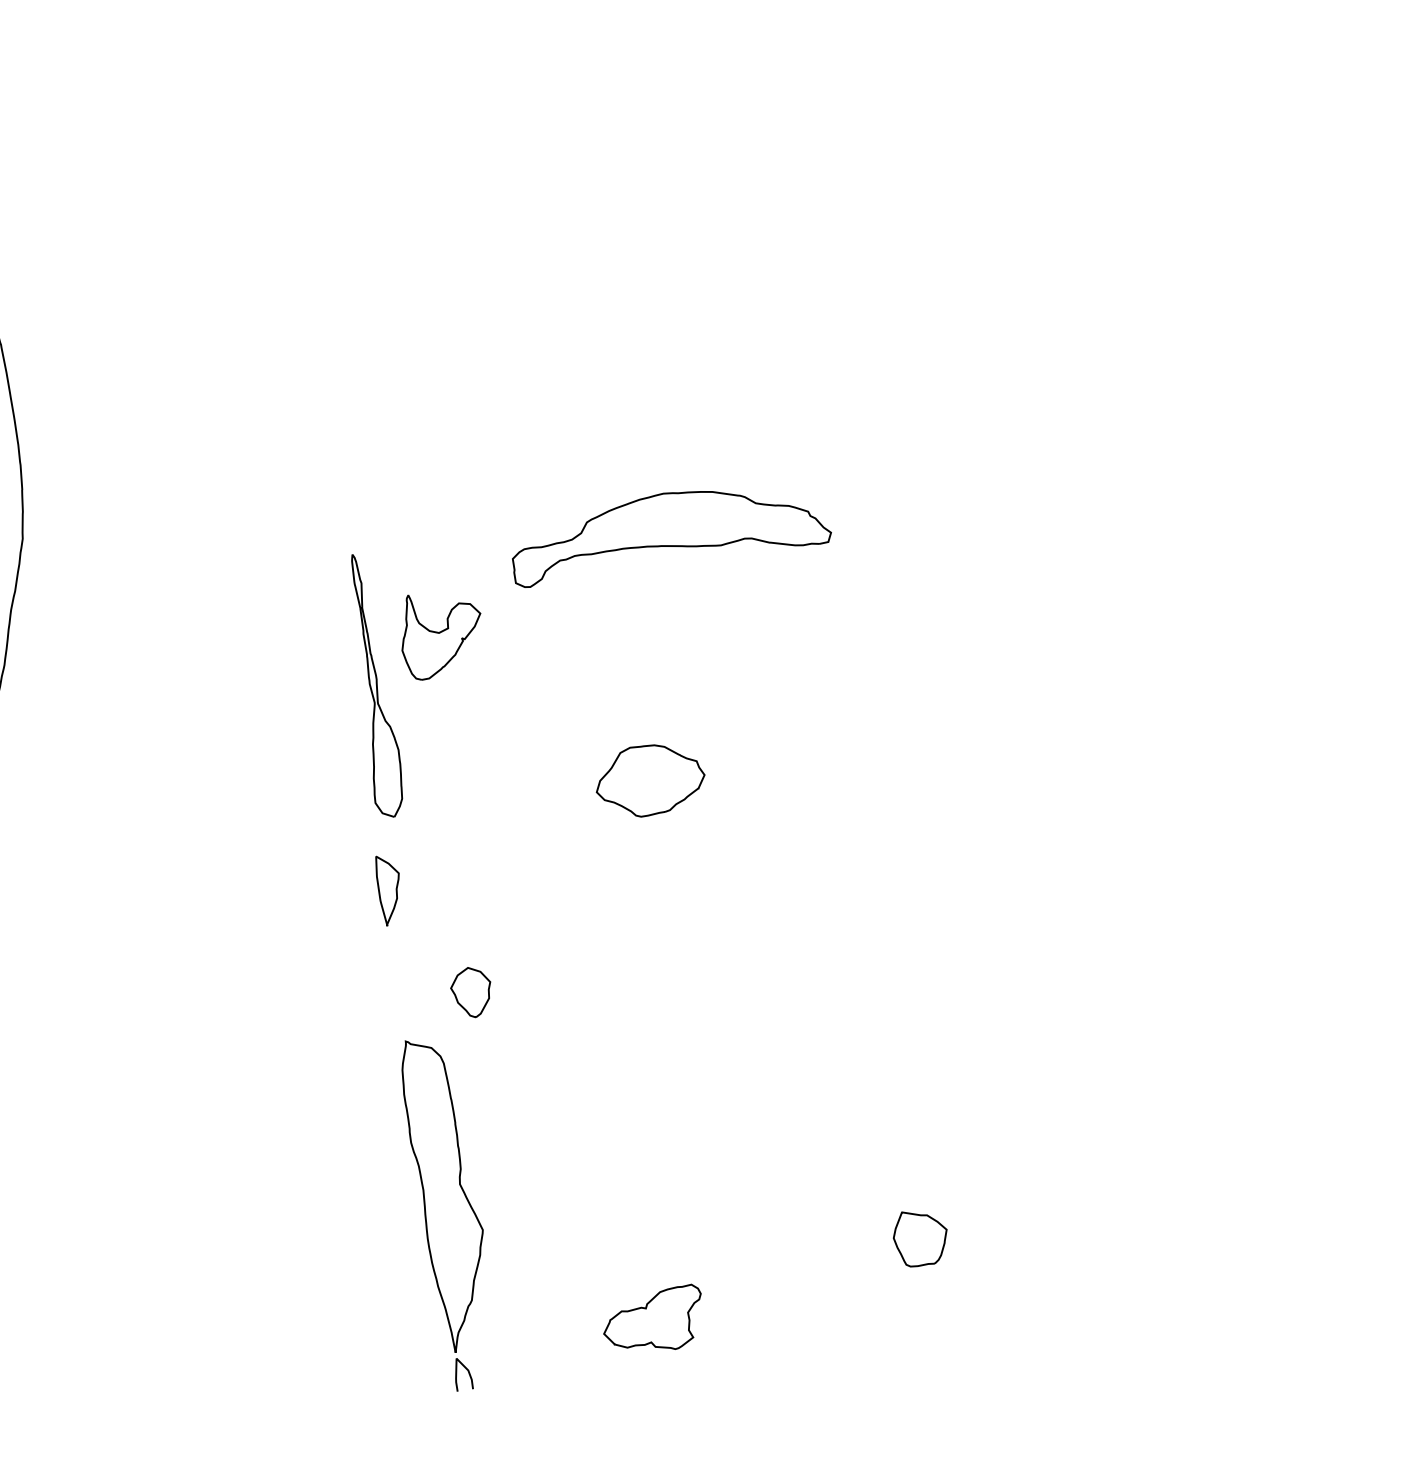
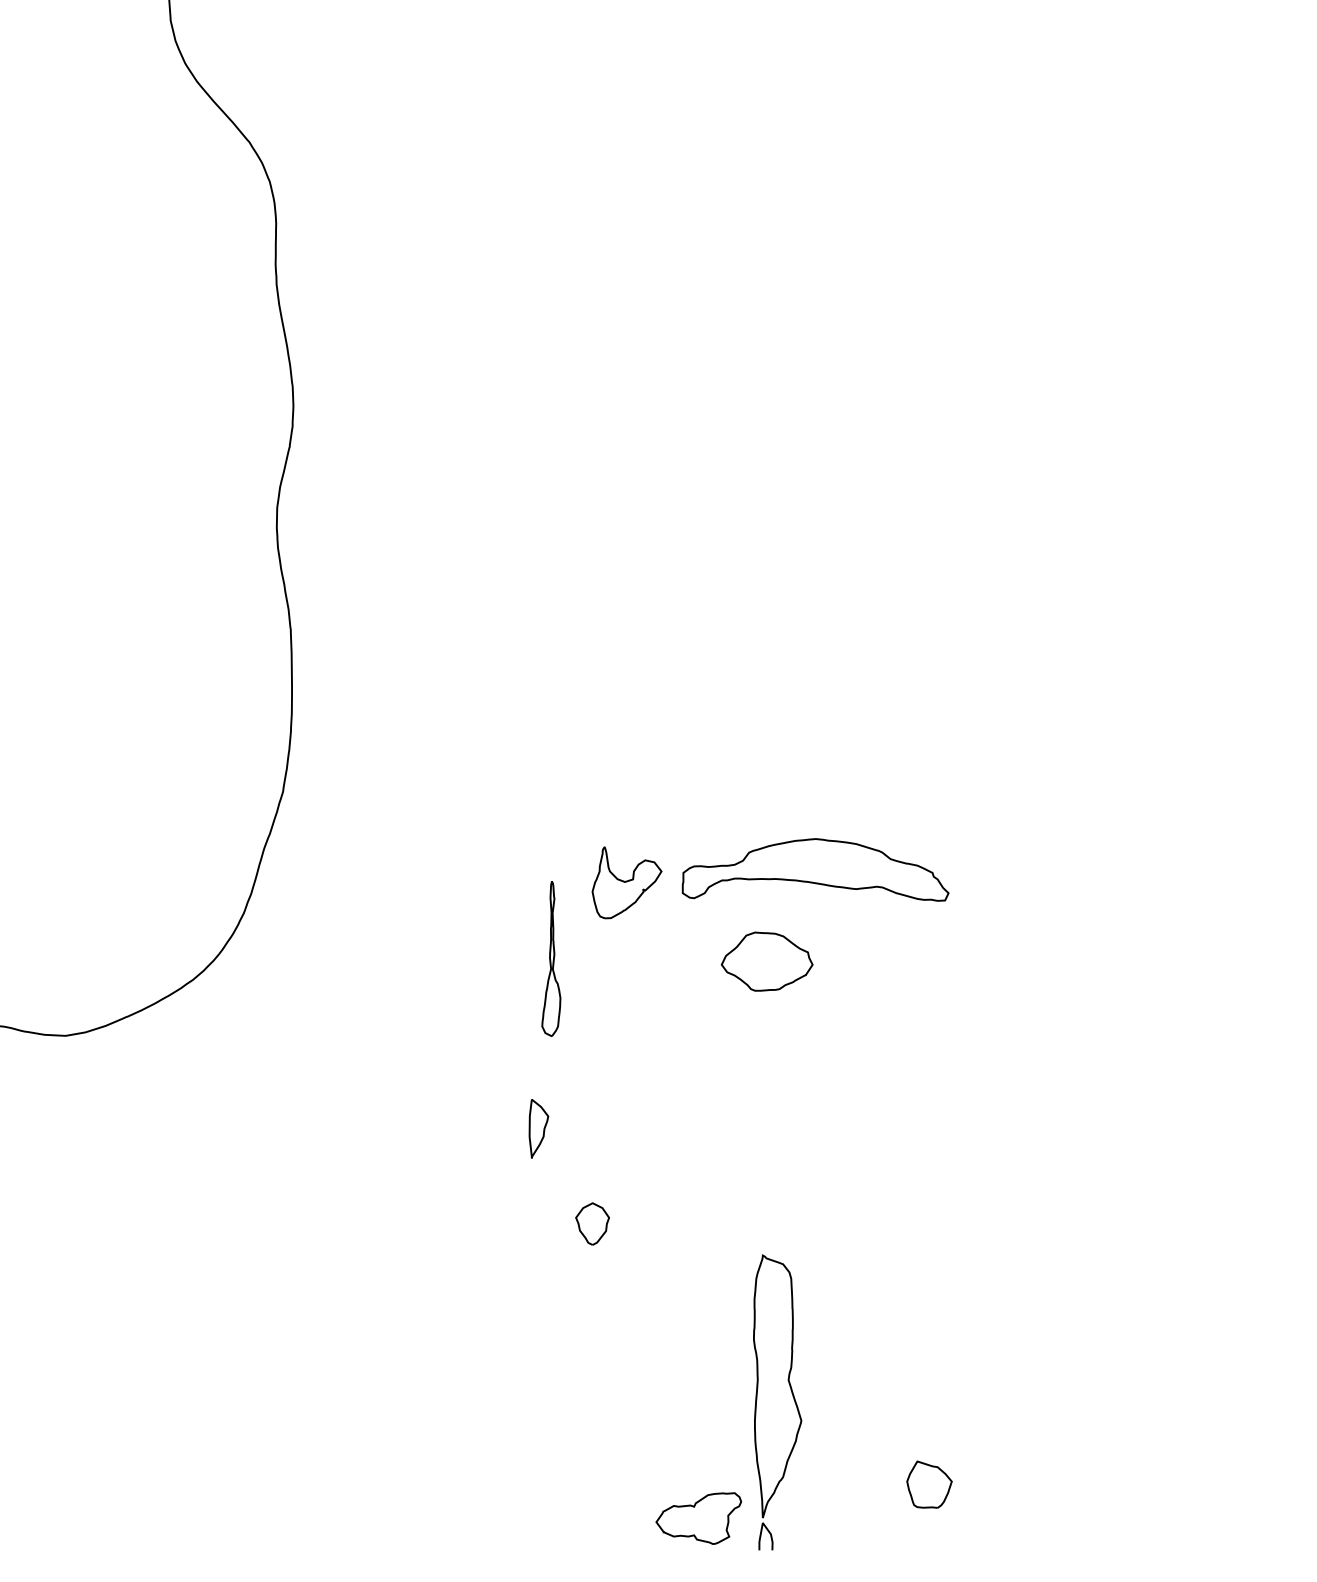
part: (440, 633) -> (626, 882), moved
part: (372, 685) -> (551, 958), size x0.7
part: (649, 779) -> (766, 961), moved
part: (451, 1212) -> (777, 1402), moved

